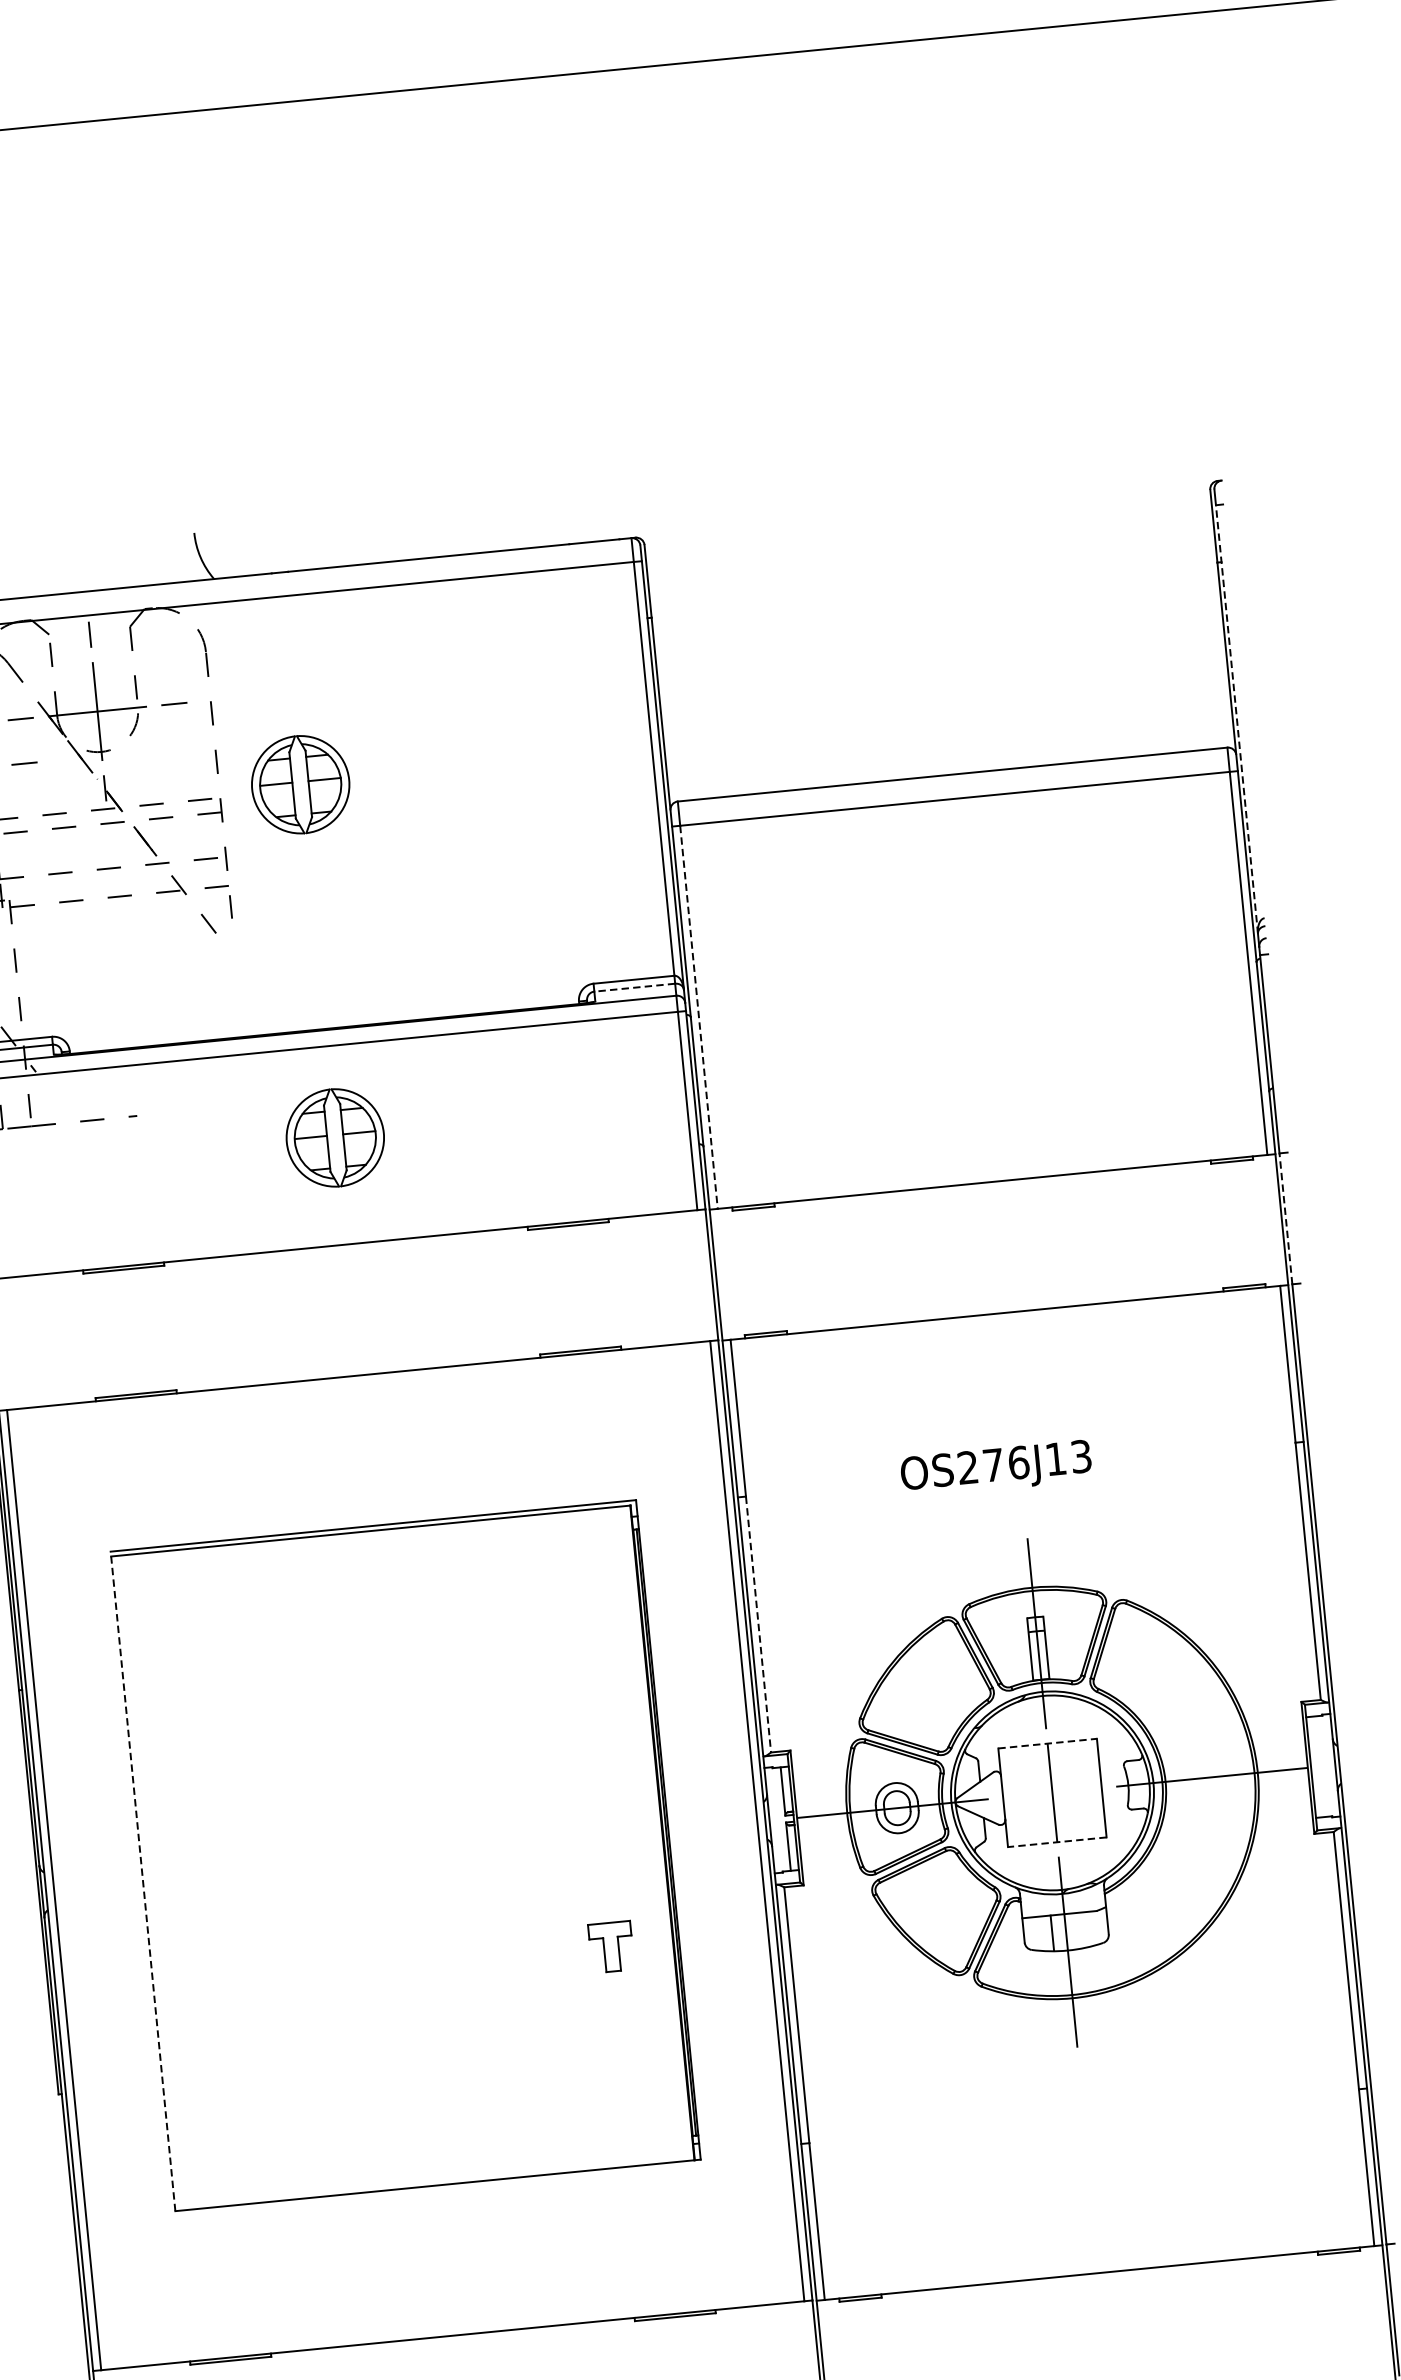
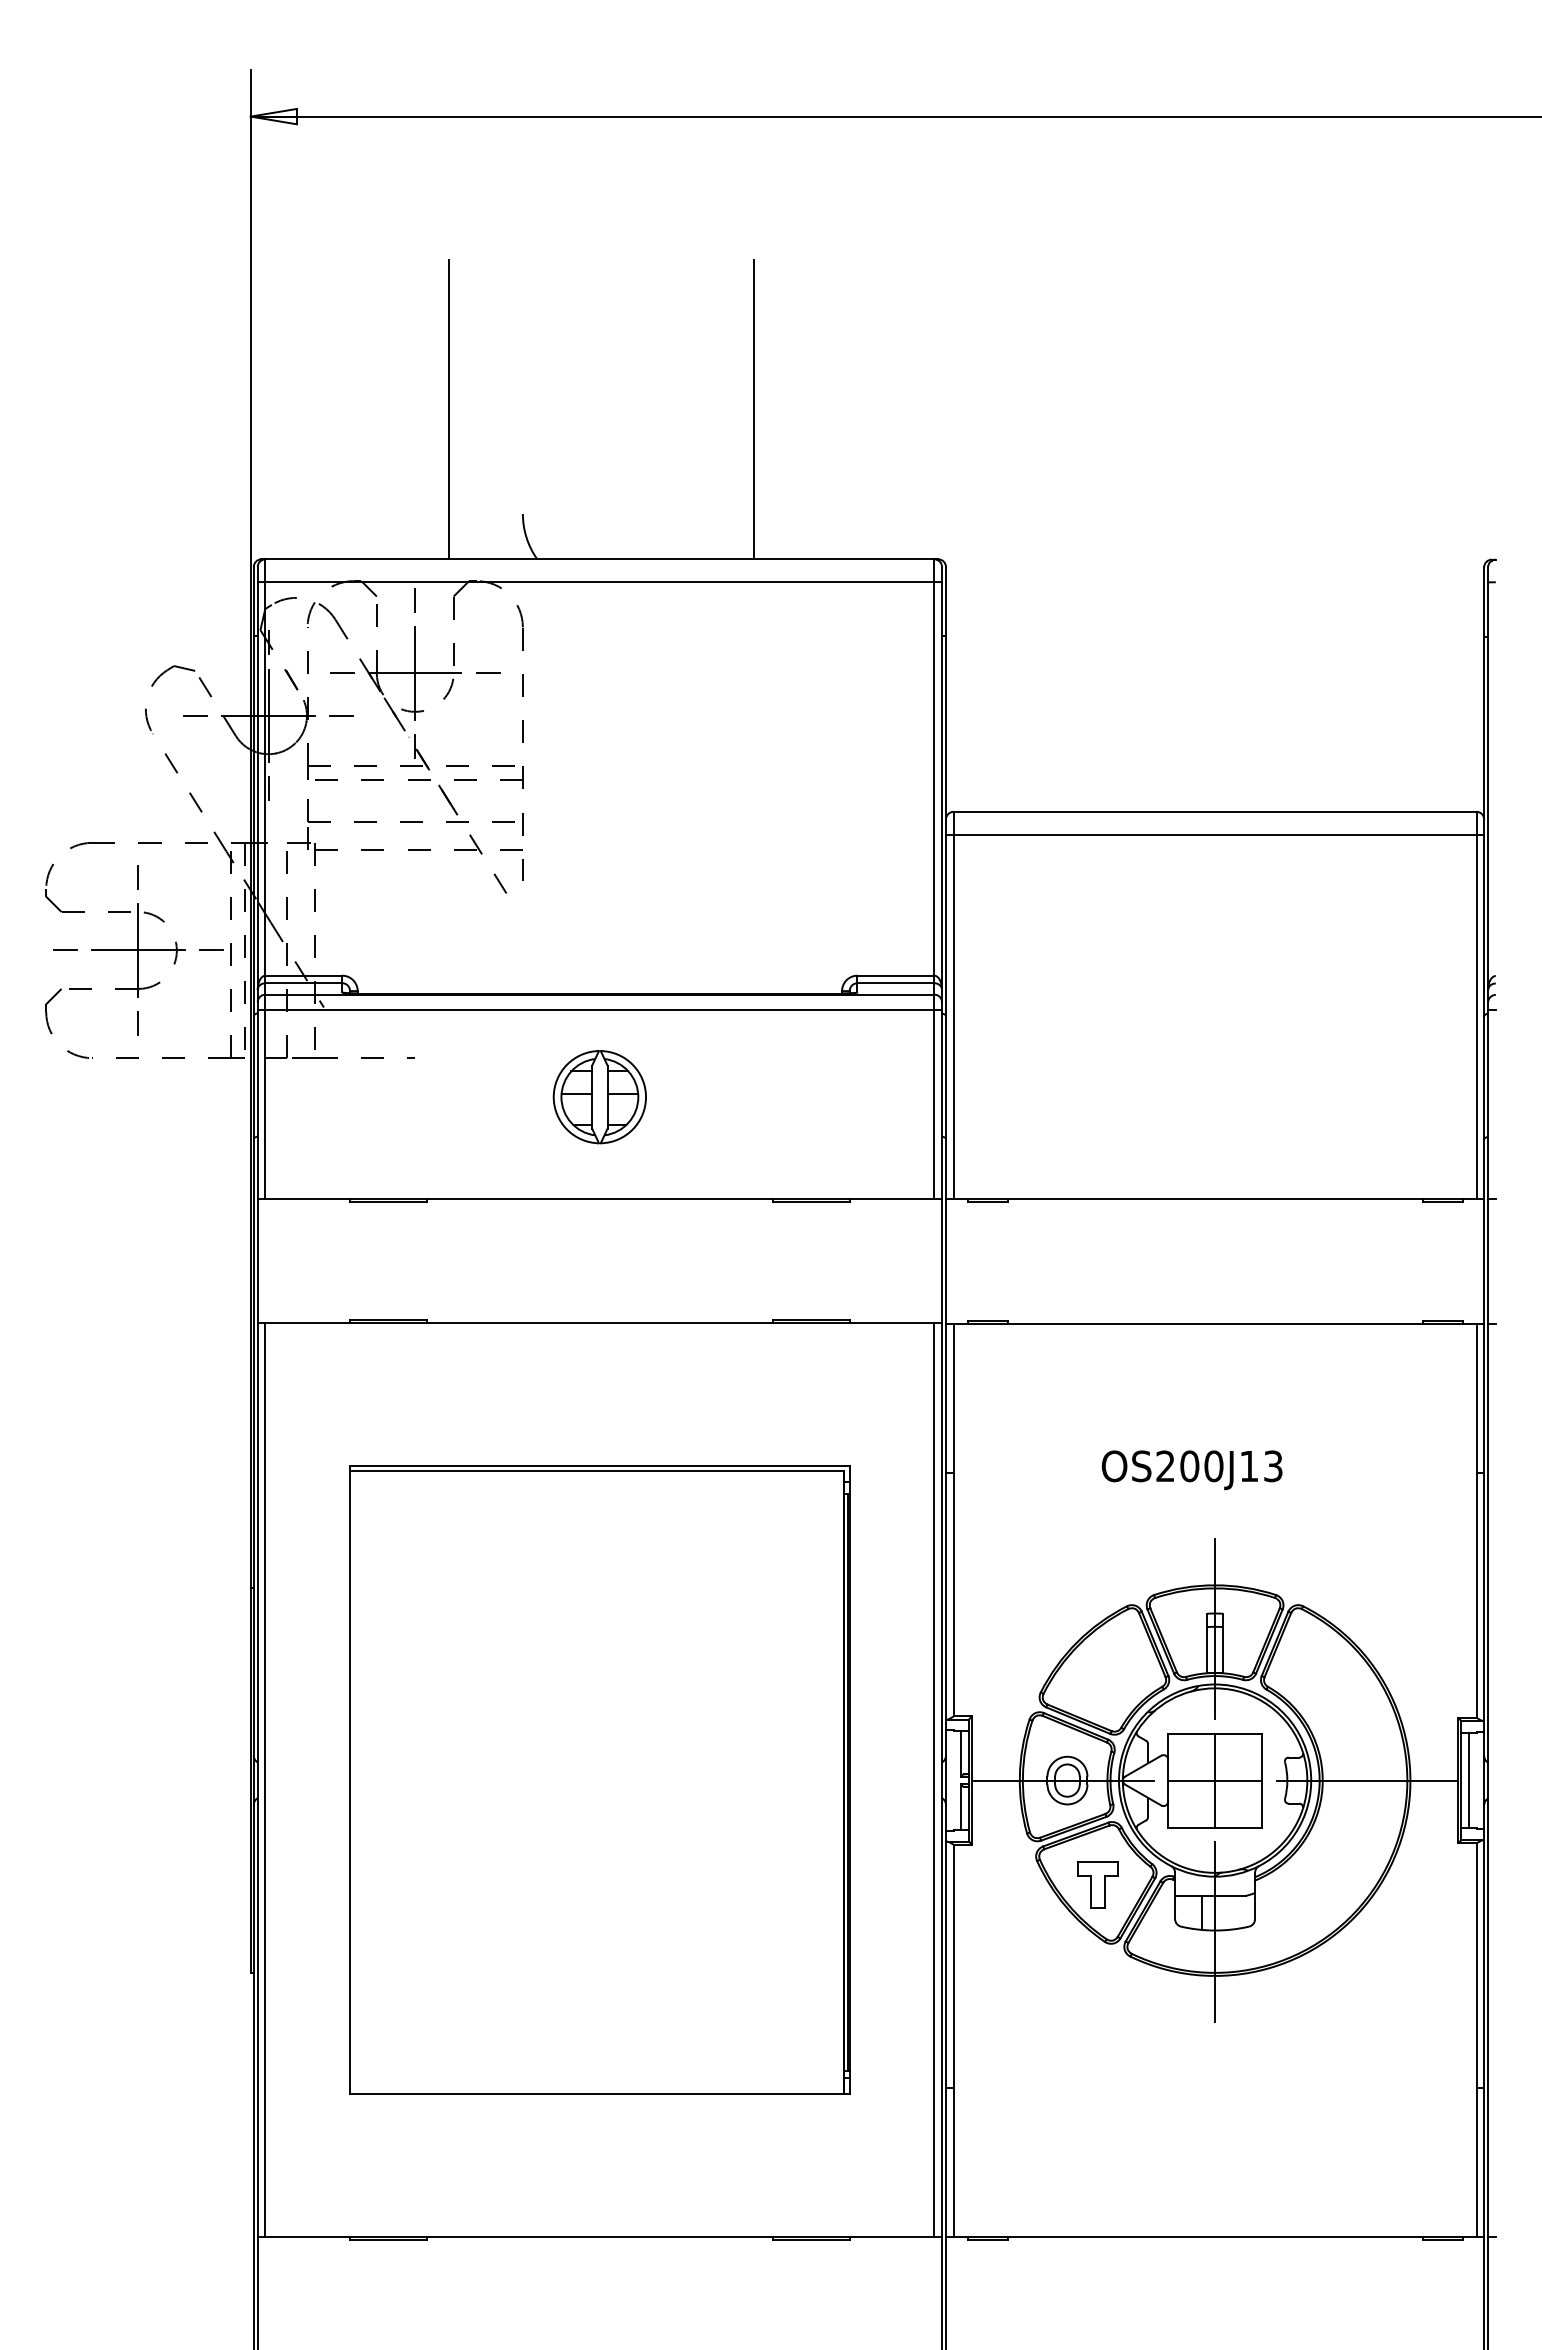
line: (425, 399) -> (753, 409), added
line: (106, 430) -> (449, 409), added
line: (1237, 719) -> (1488, 786), dashed -> solid
part: (300, 785) -> (599, 761), removed
line: (634, 987) -> (895, 983), dashed -> solid
line: (698, 1017) -> (953, 1017), dashed -> solid
line: (1286, 1218) -> (1488, 1260), dashed -> solid
text: (1005, 1464) -> (1201, 1466), OS276J13 -> OS200J13
line: (758, 1624) -> (953, 1594), dashed -> solid
line: (1048, 1743) -> (1215, 1733), dashed -> solid
line: (1318, 1766) -> (1468, 1780), added
line: (1051, 1792) -> (1214, 1780), added
line: (1057, 1842) -> (1215, 1827), dashed -> solid
line: (143, 1880) -> (350, 1779), dashed -> solid
part: (610, 1946) -> (1097, 1884), moved

